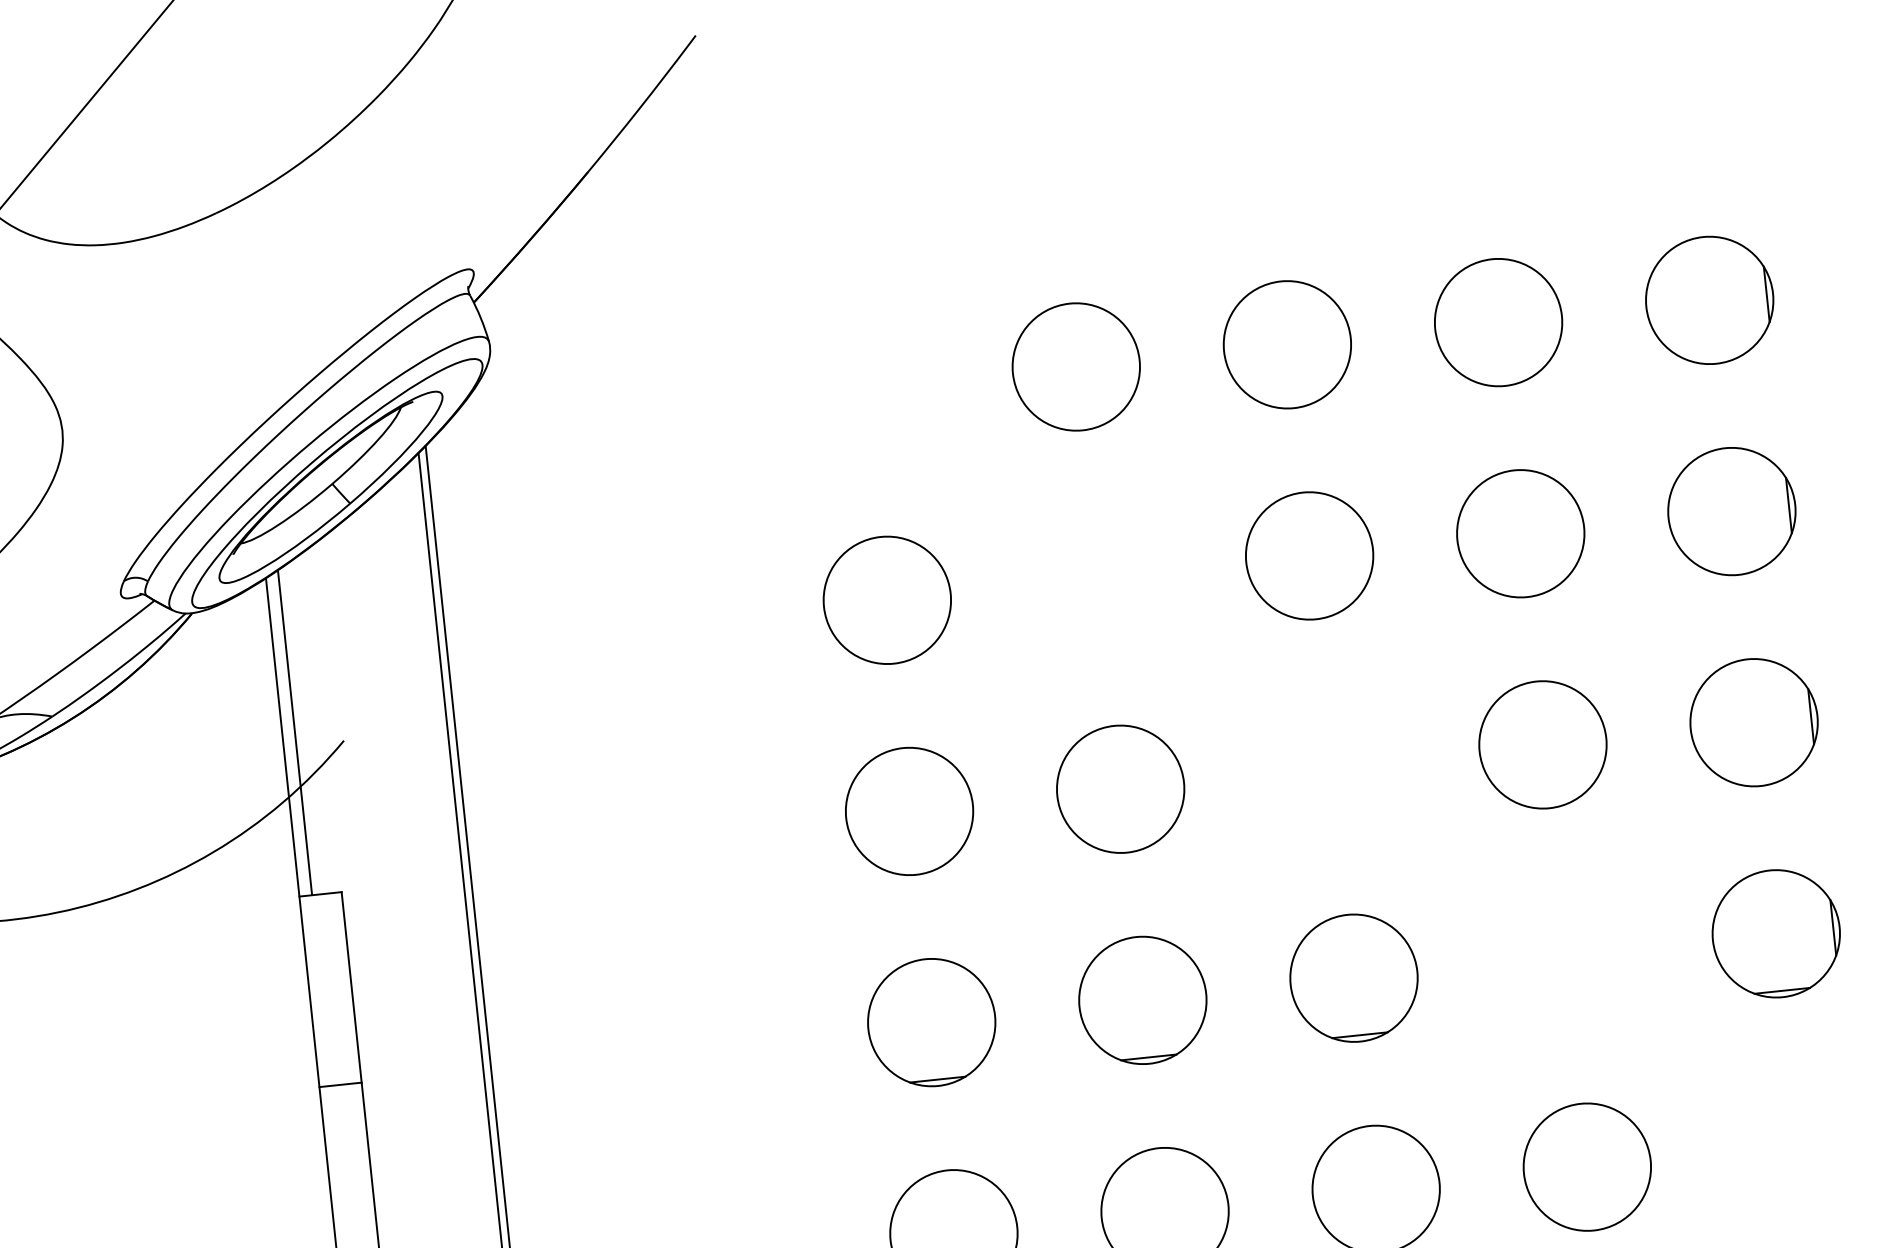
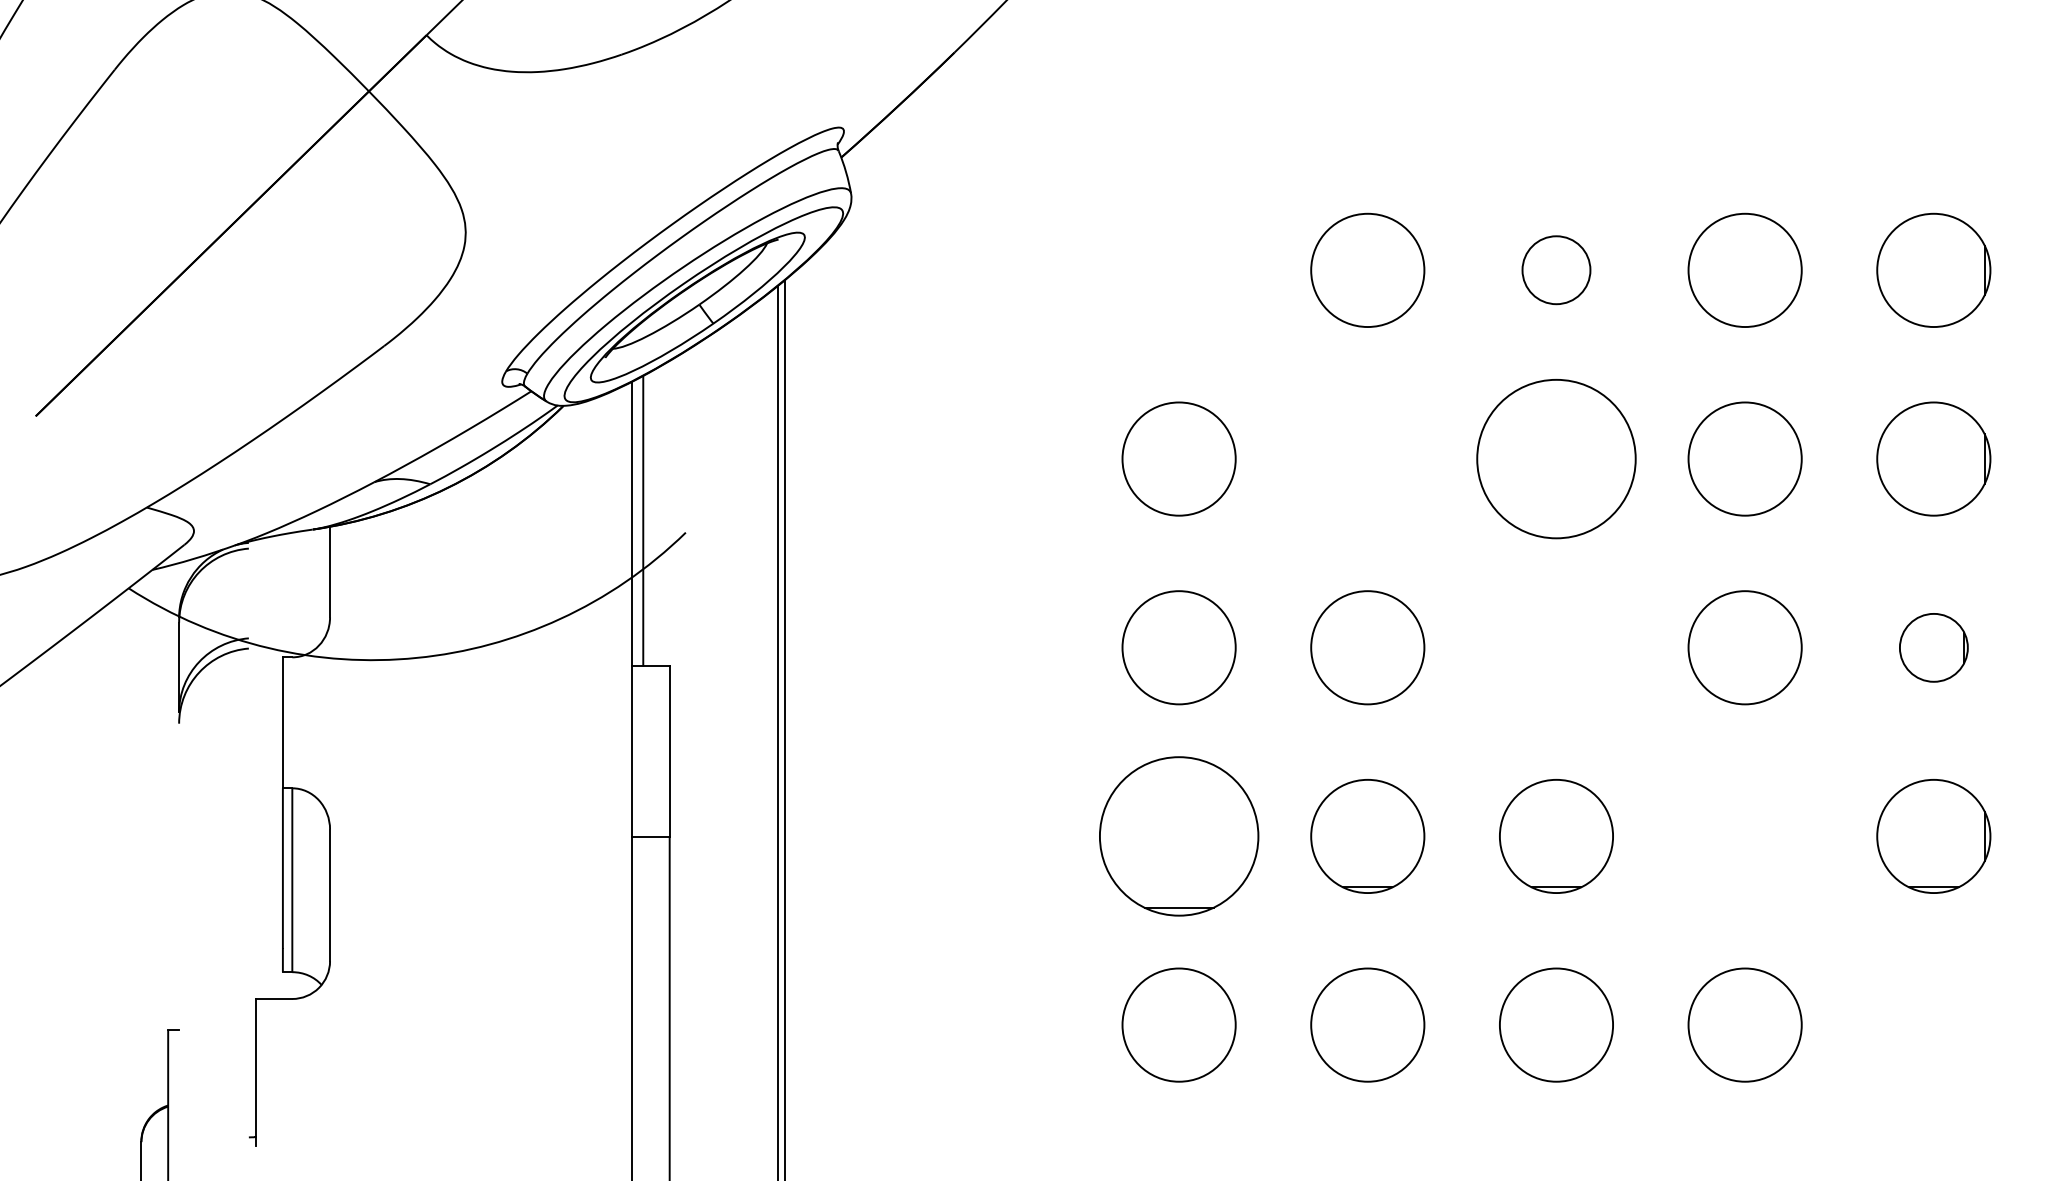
circle: (1287, 343) -> (1556, 269), size x0.6
circle: (1309, 555) -> (1556, 458), size x1.4
part: (1753, 722) -> (1933, 647), size x0.6
part: (931, 1022) -> (1178, 836), size x1.4

